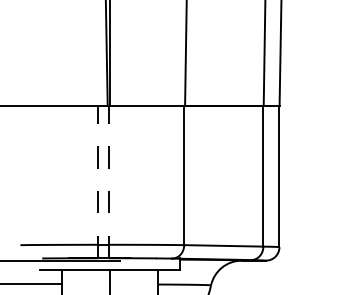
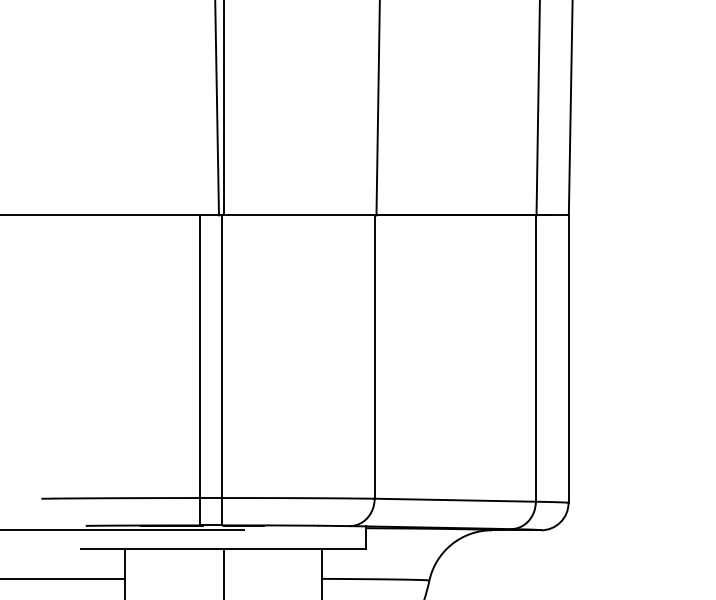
line: (98, 181) -> (200, 369), dashed -> solid
line: (109, 181) -> (222, 369), dashed -> solid

